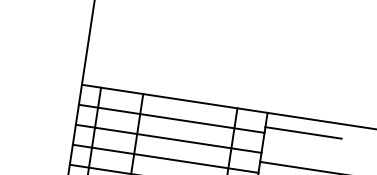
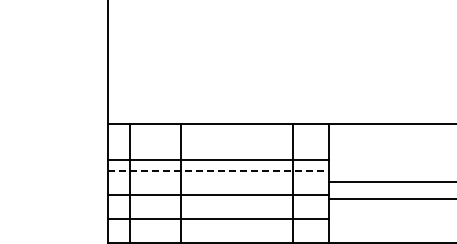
line: (171, 118) -> (217, 160), moved
line: (302, 132) -> (373, 140), removed
line: (168, 139) -> (218, 171), solid -> dashed

